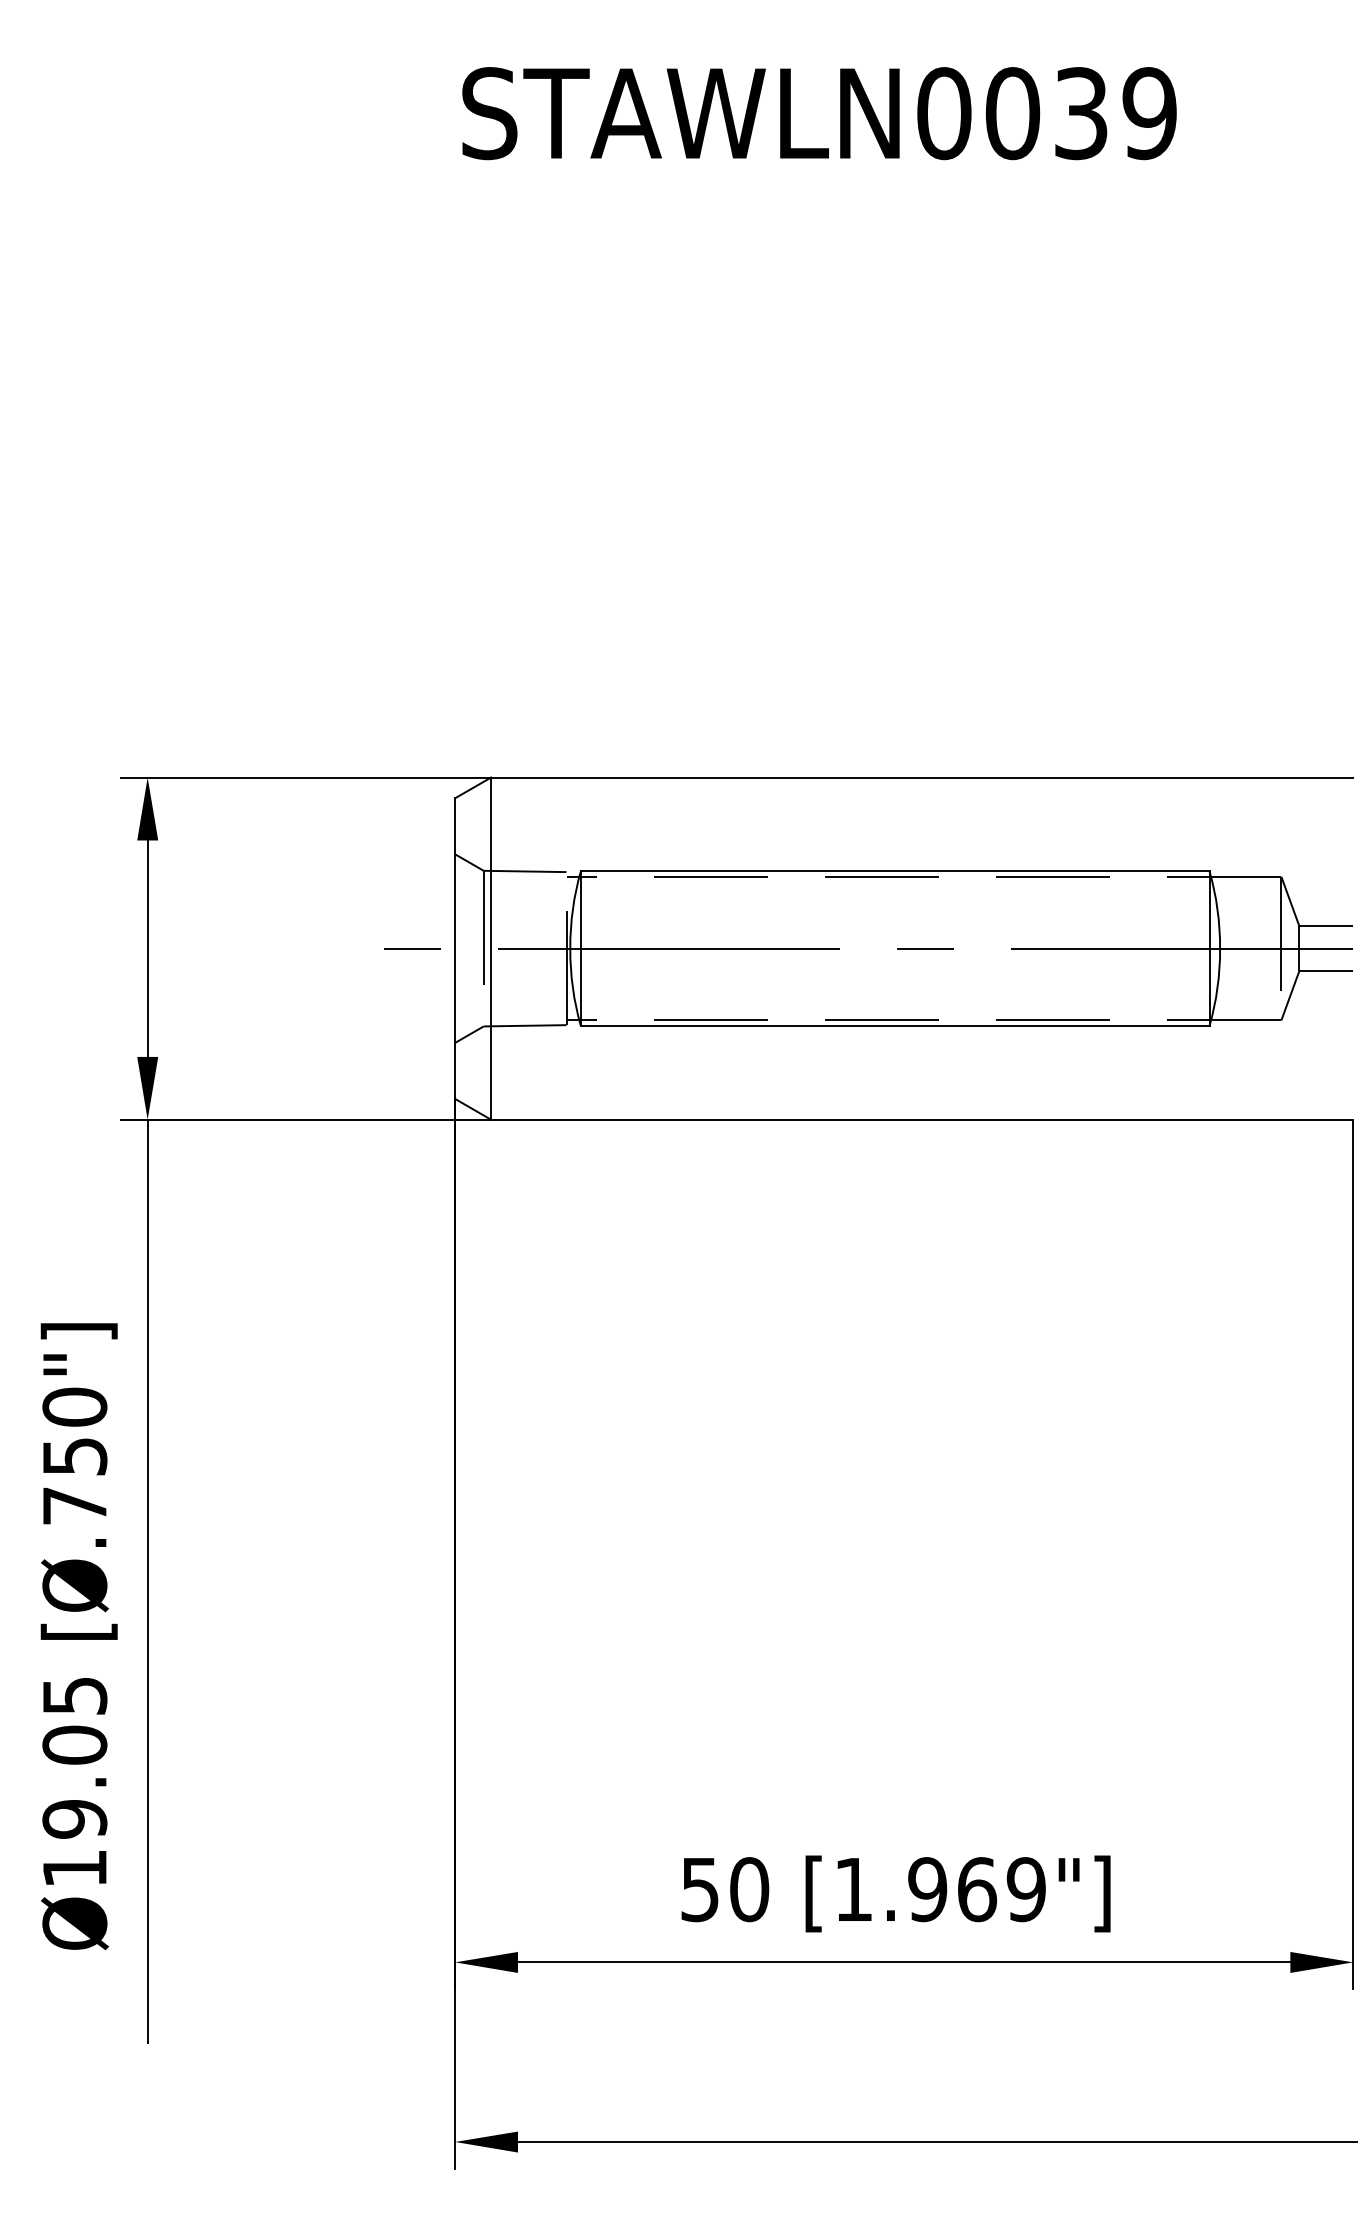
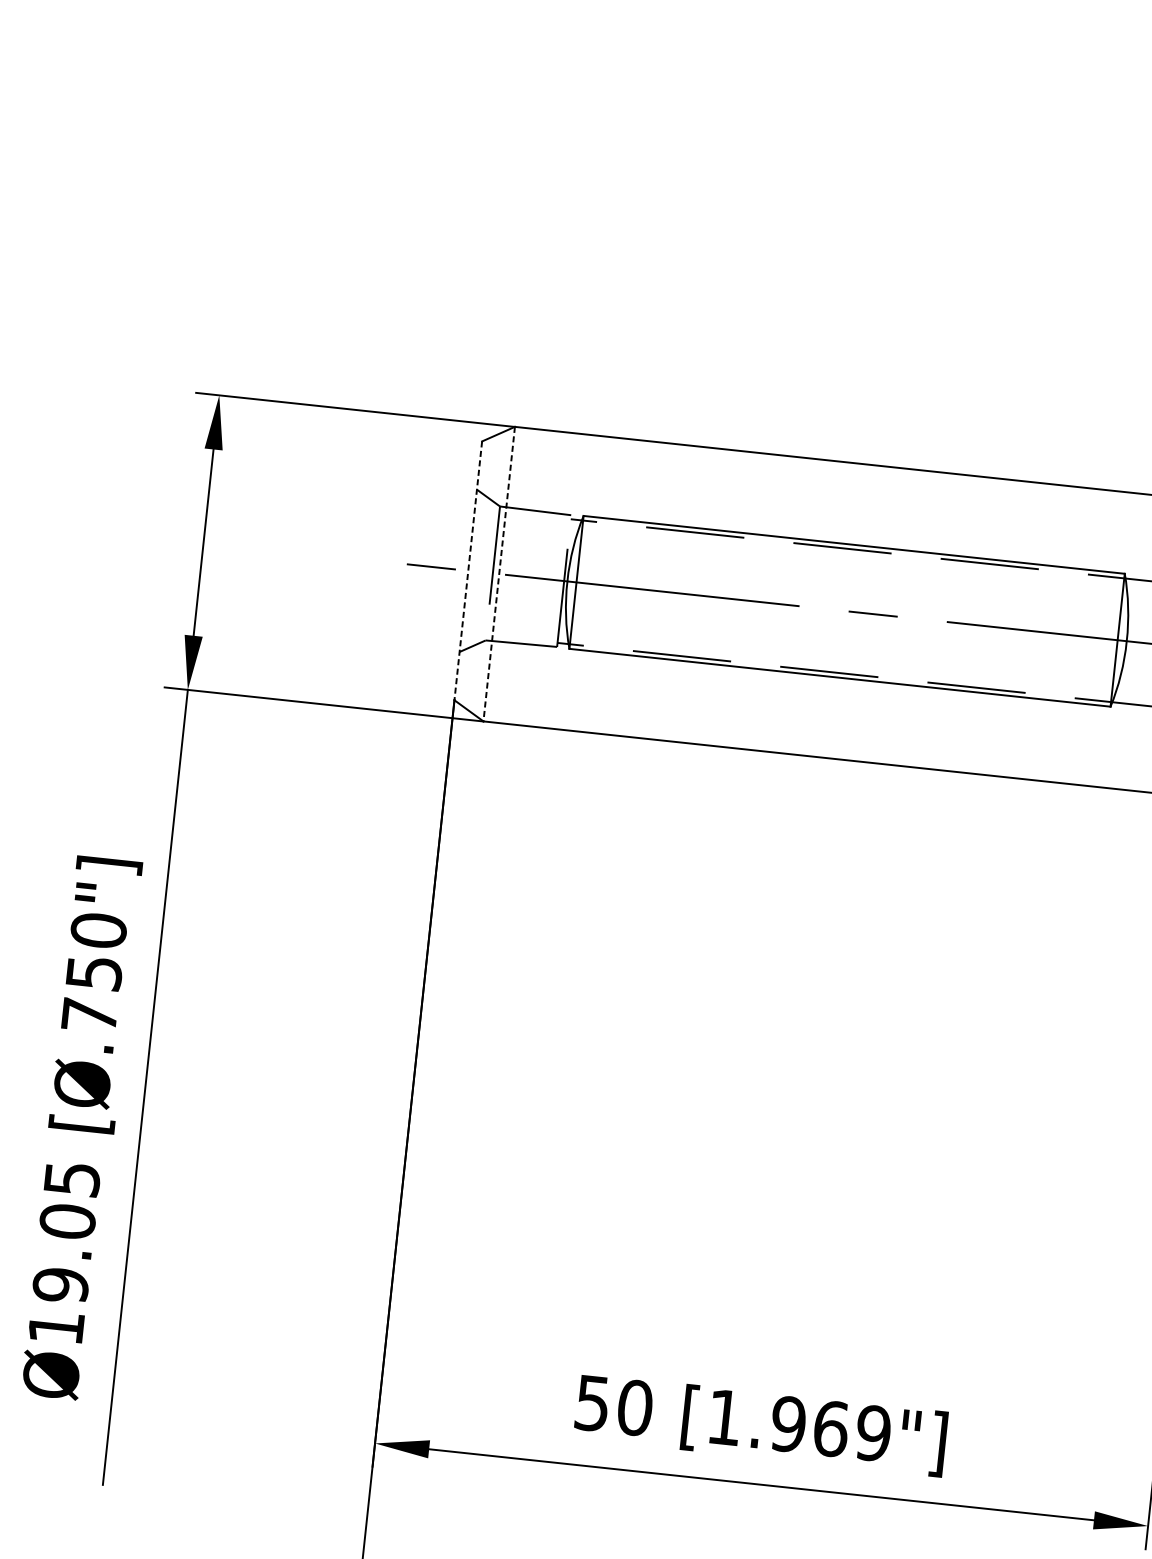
line: (455, 949) -> (468, 571), solid -> dashed
line: (491, 949) -> (499, 574), solid -> dashed

